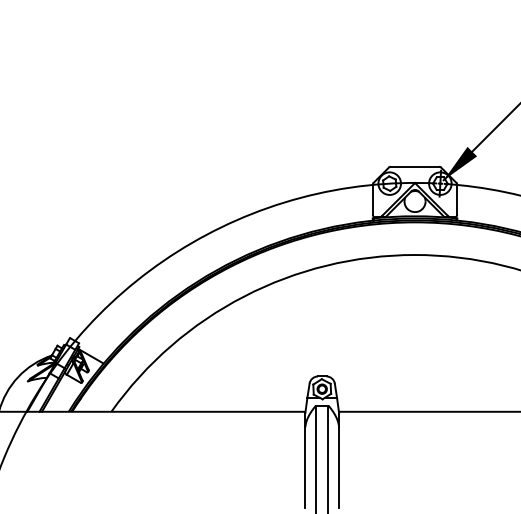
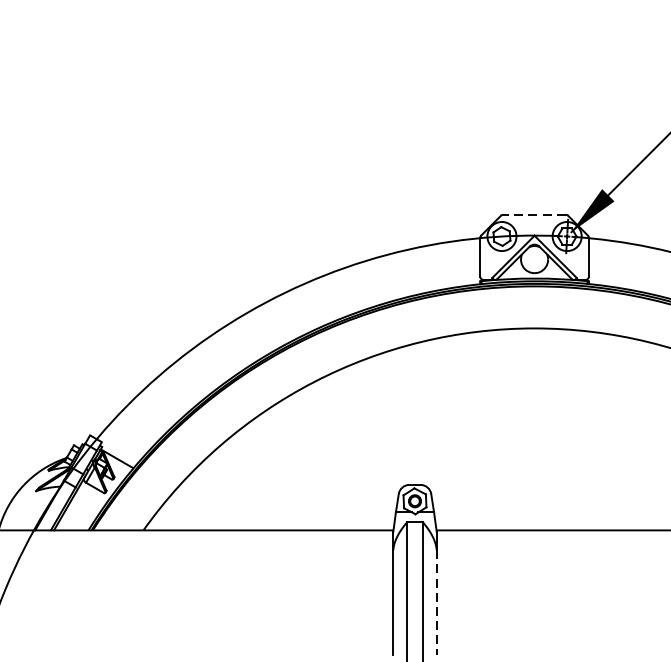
line: (414, 166) -> (533, 214), solid -> dashed
line: (339, 467) -> (437, 602), solid -> dashed

